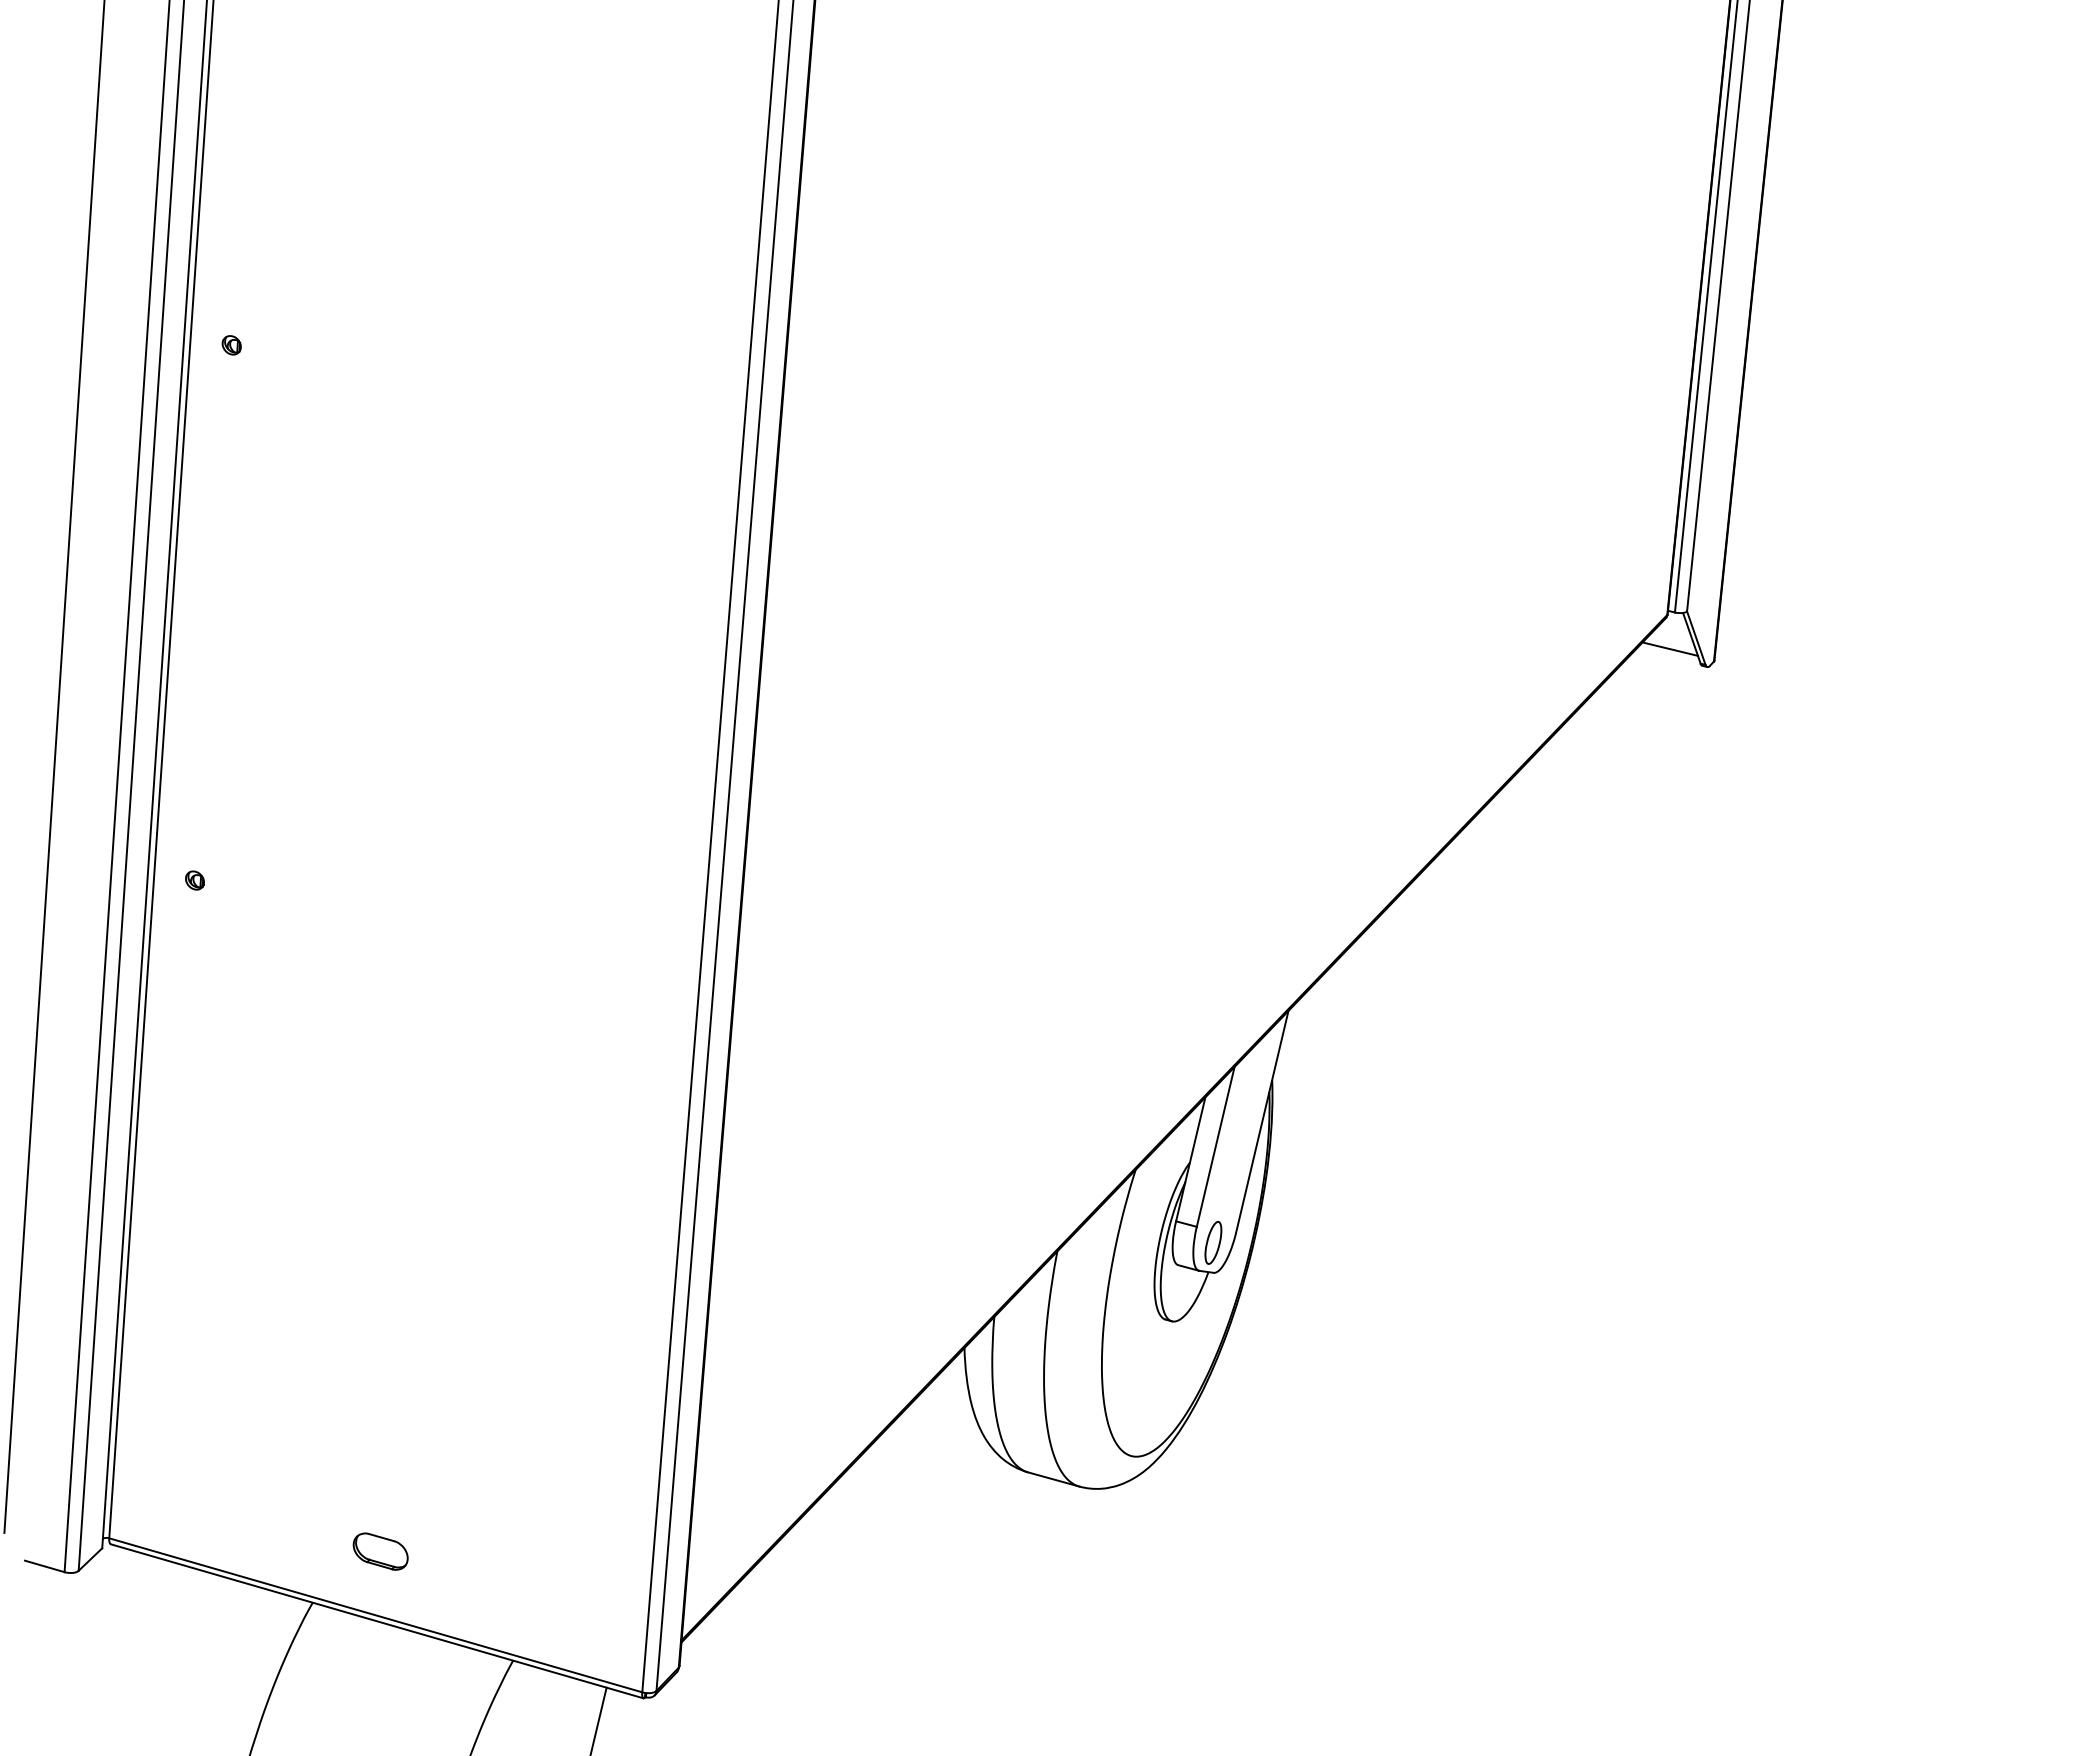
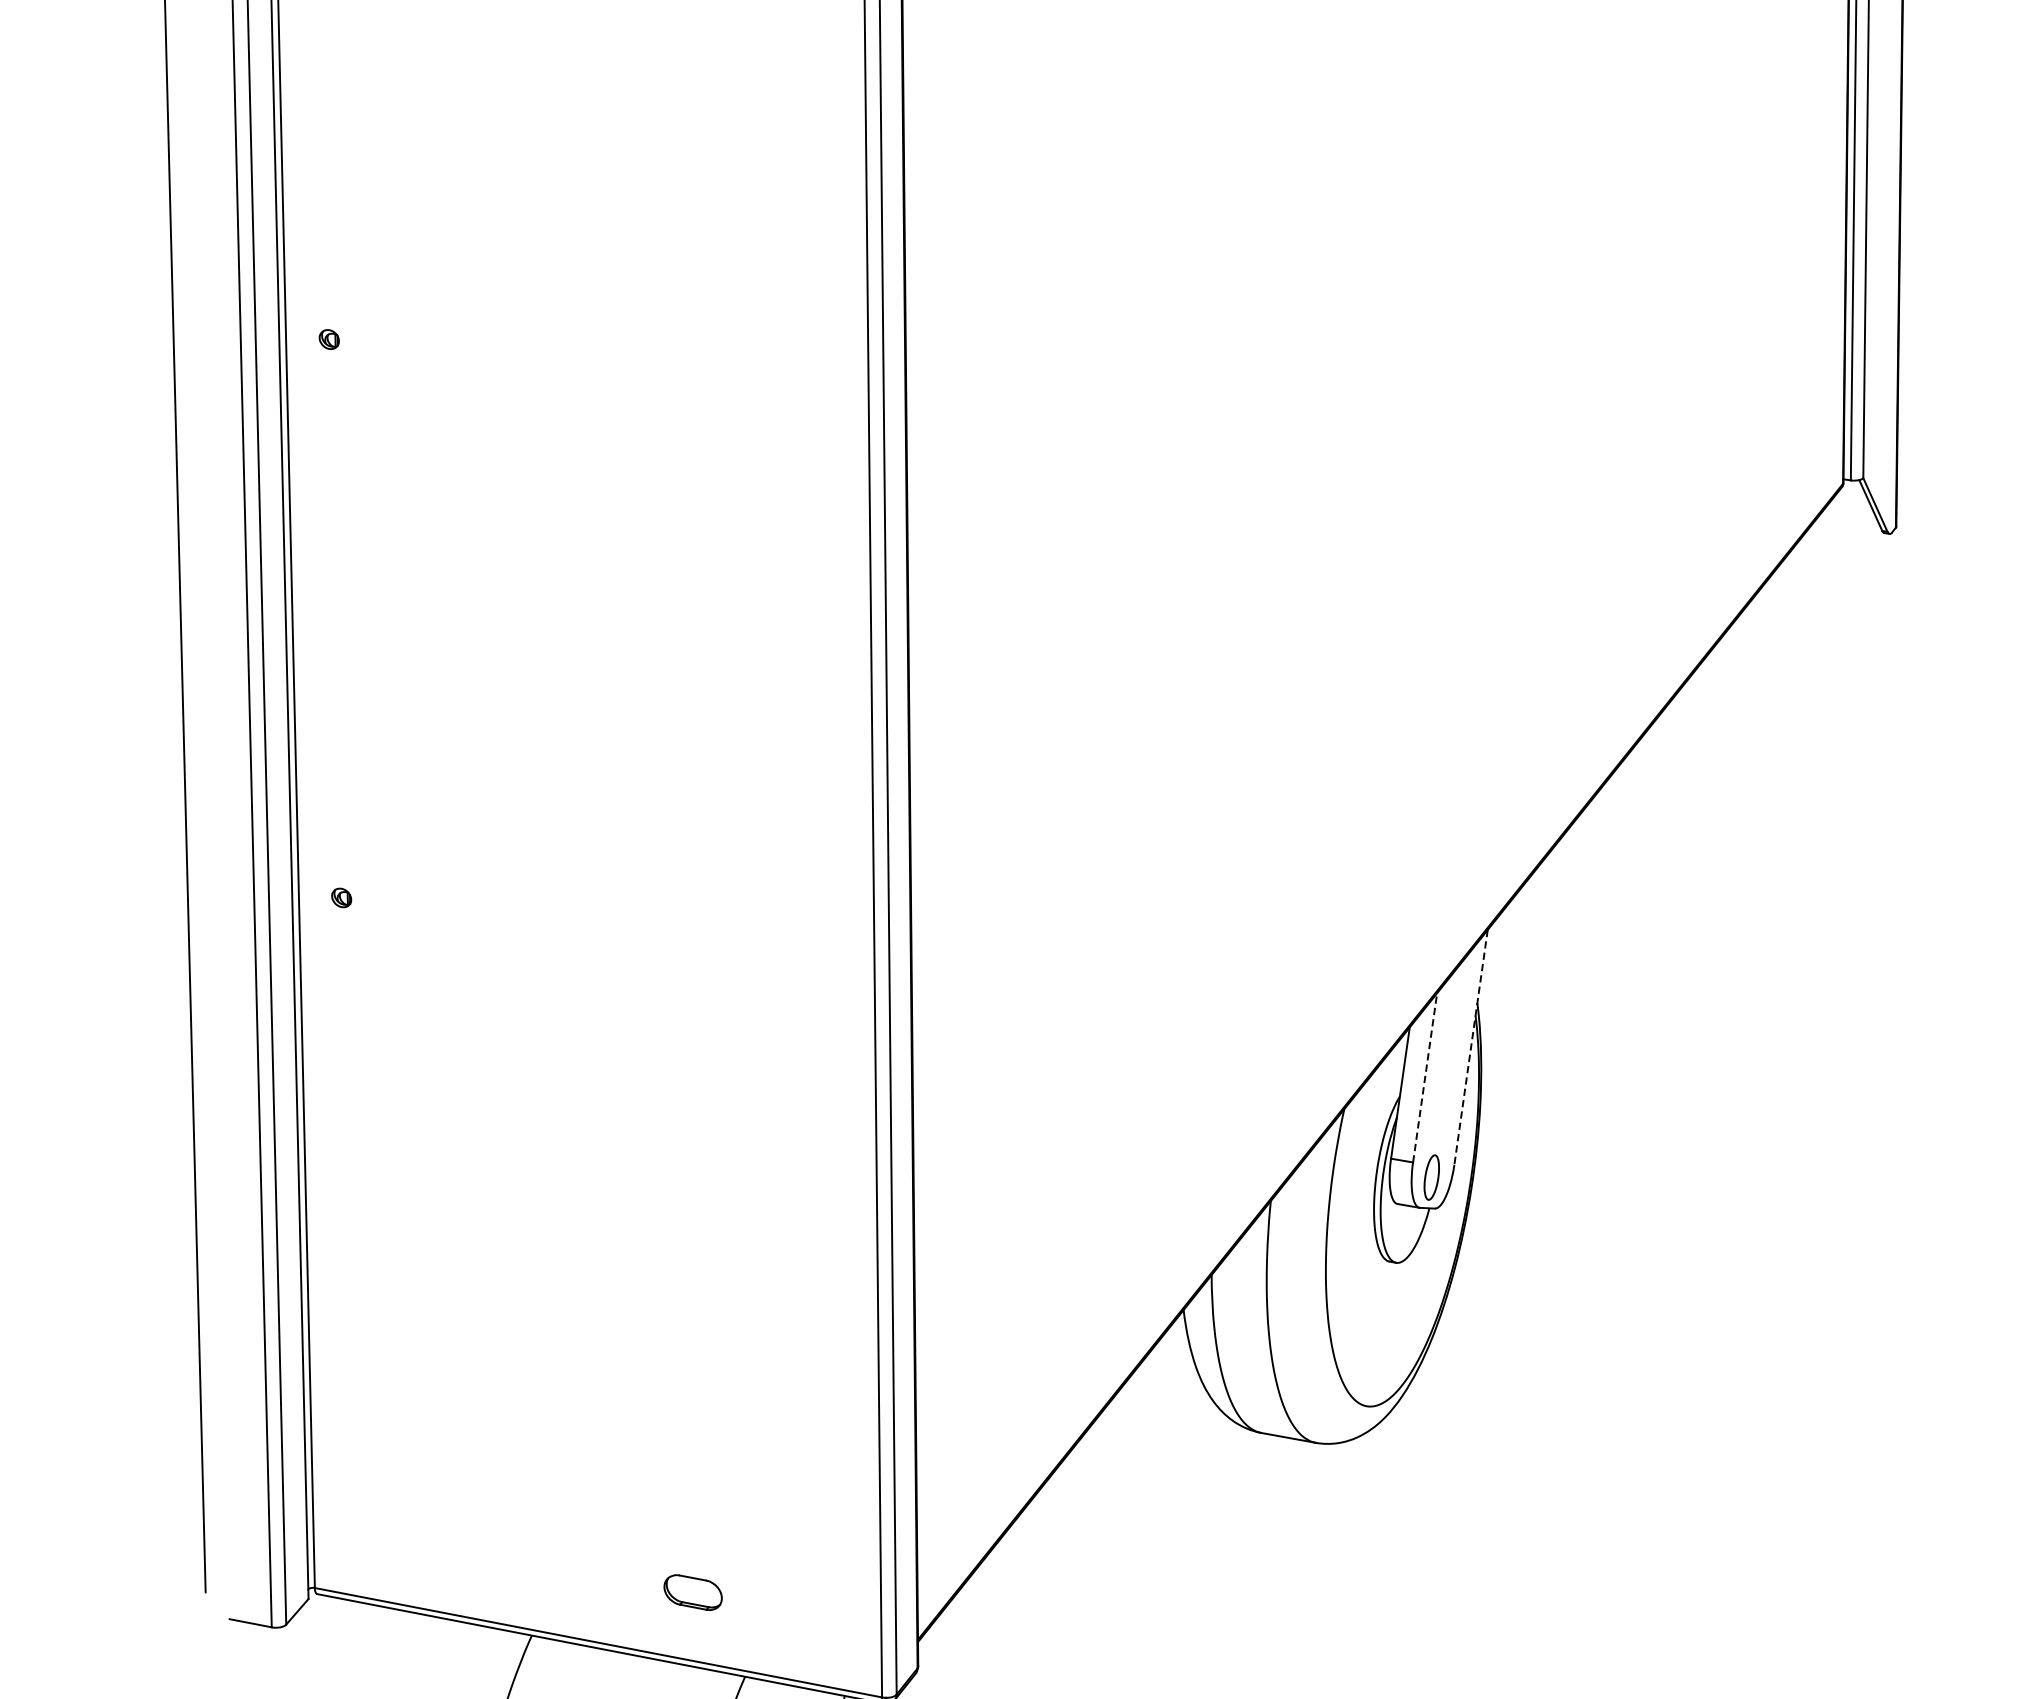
line: (1669, 648) -> (1848, 518), removed
line: (1262, 1121) -> (1471, 1047), solid -> dashed
line: (1215, 1146) -> (1424, 1077), solid -> dashed
part: (380, 1551) -> (692, 1592), moved

